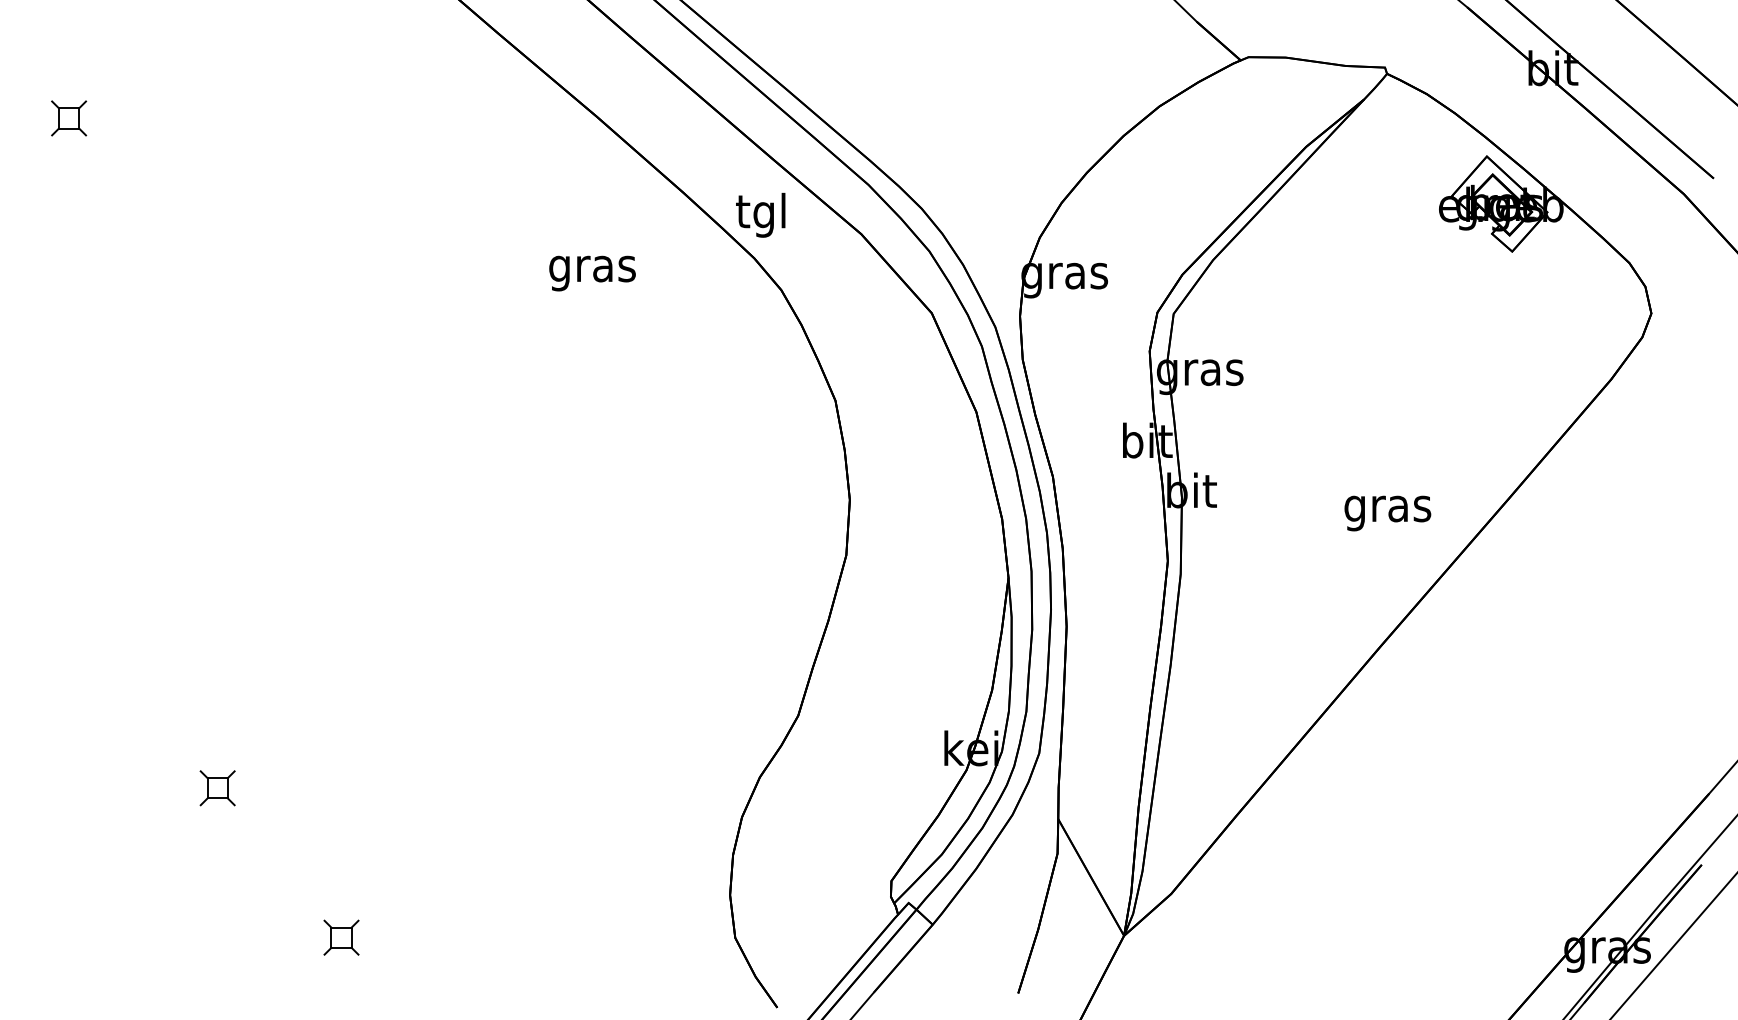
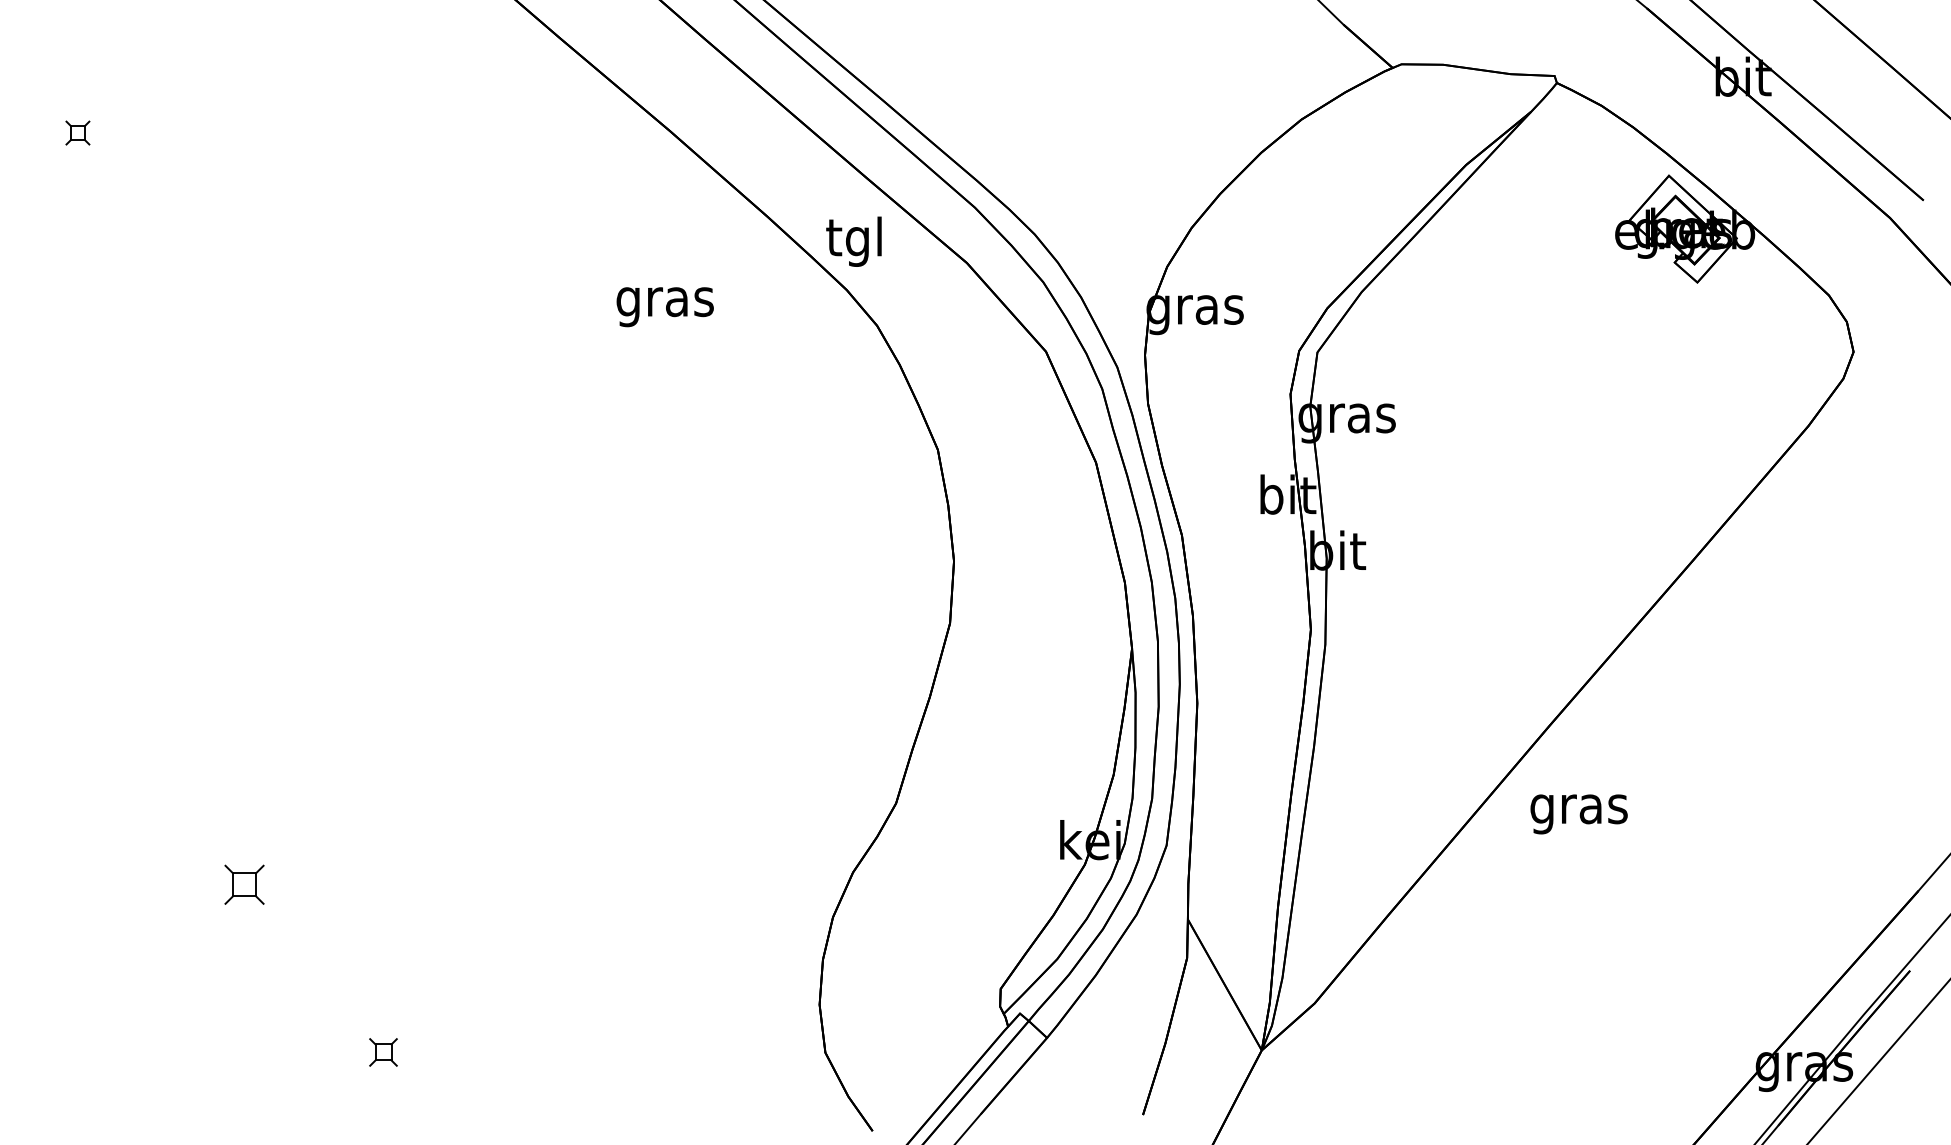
part: (69, 118) -> (78, 133), size x0.6
text: (1387, 513) -> (1578, 814), moved
part: (341, 937) -> (383, 1052), size x0.7

